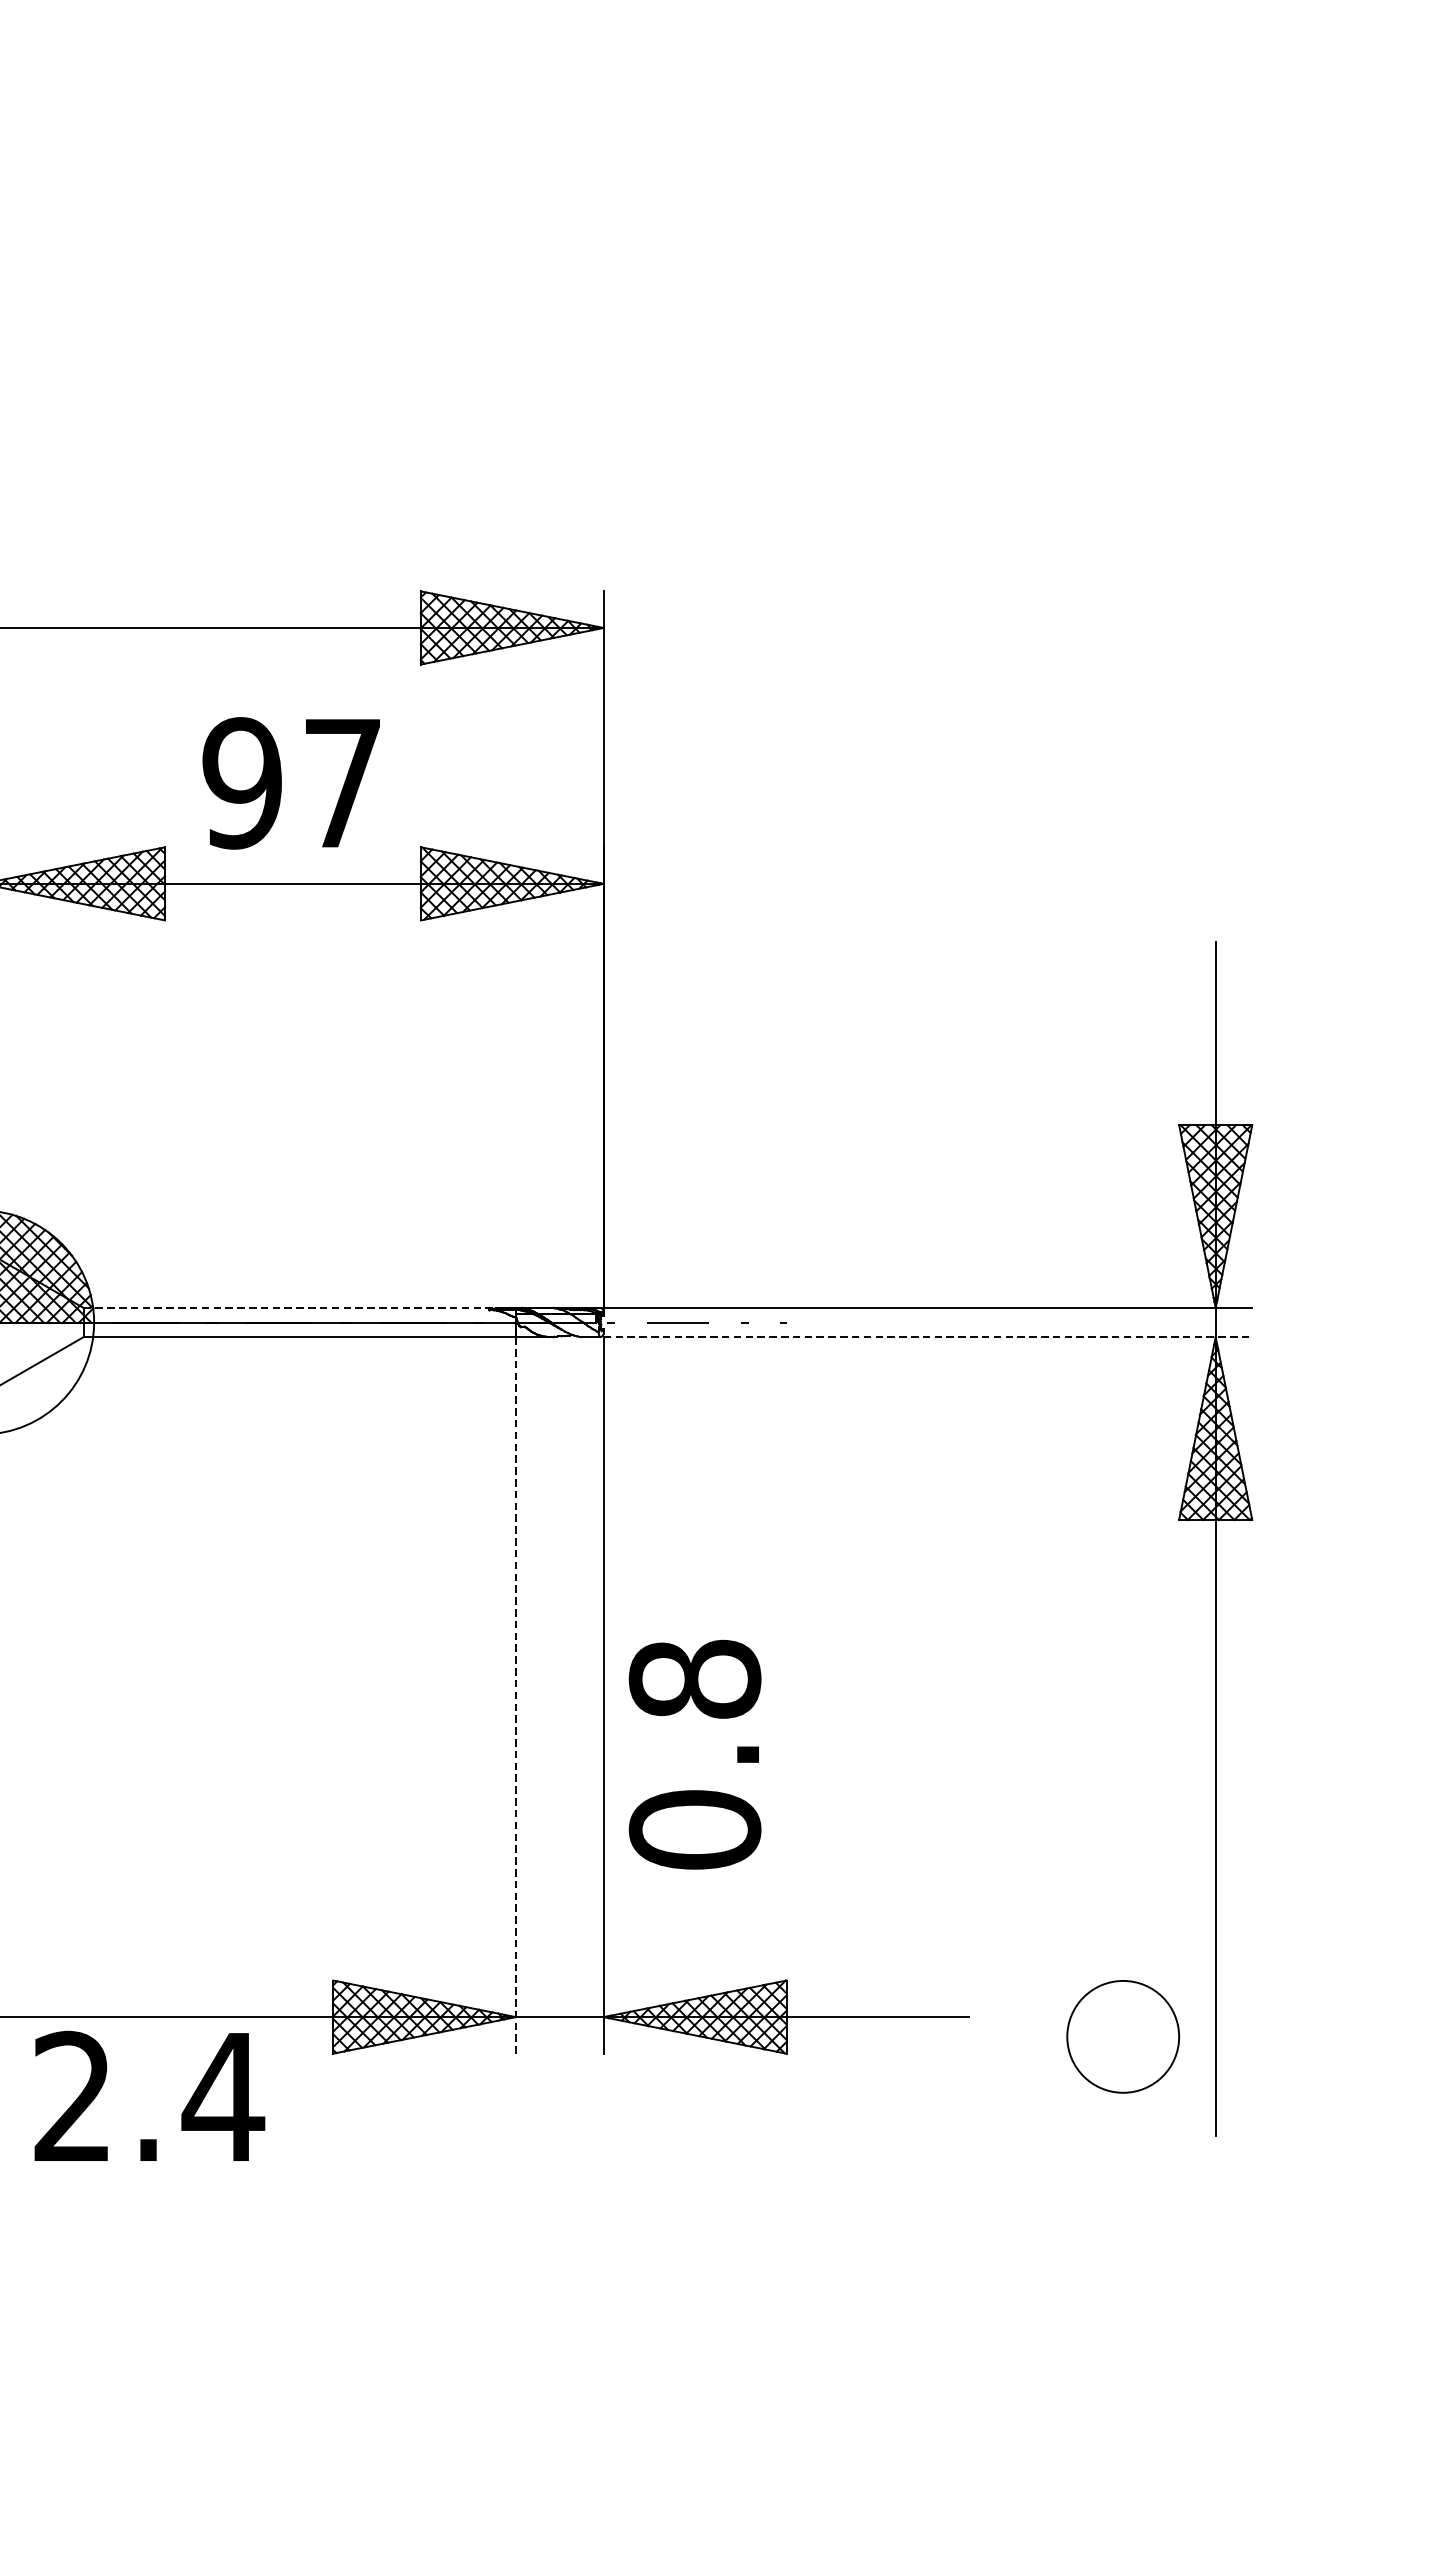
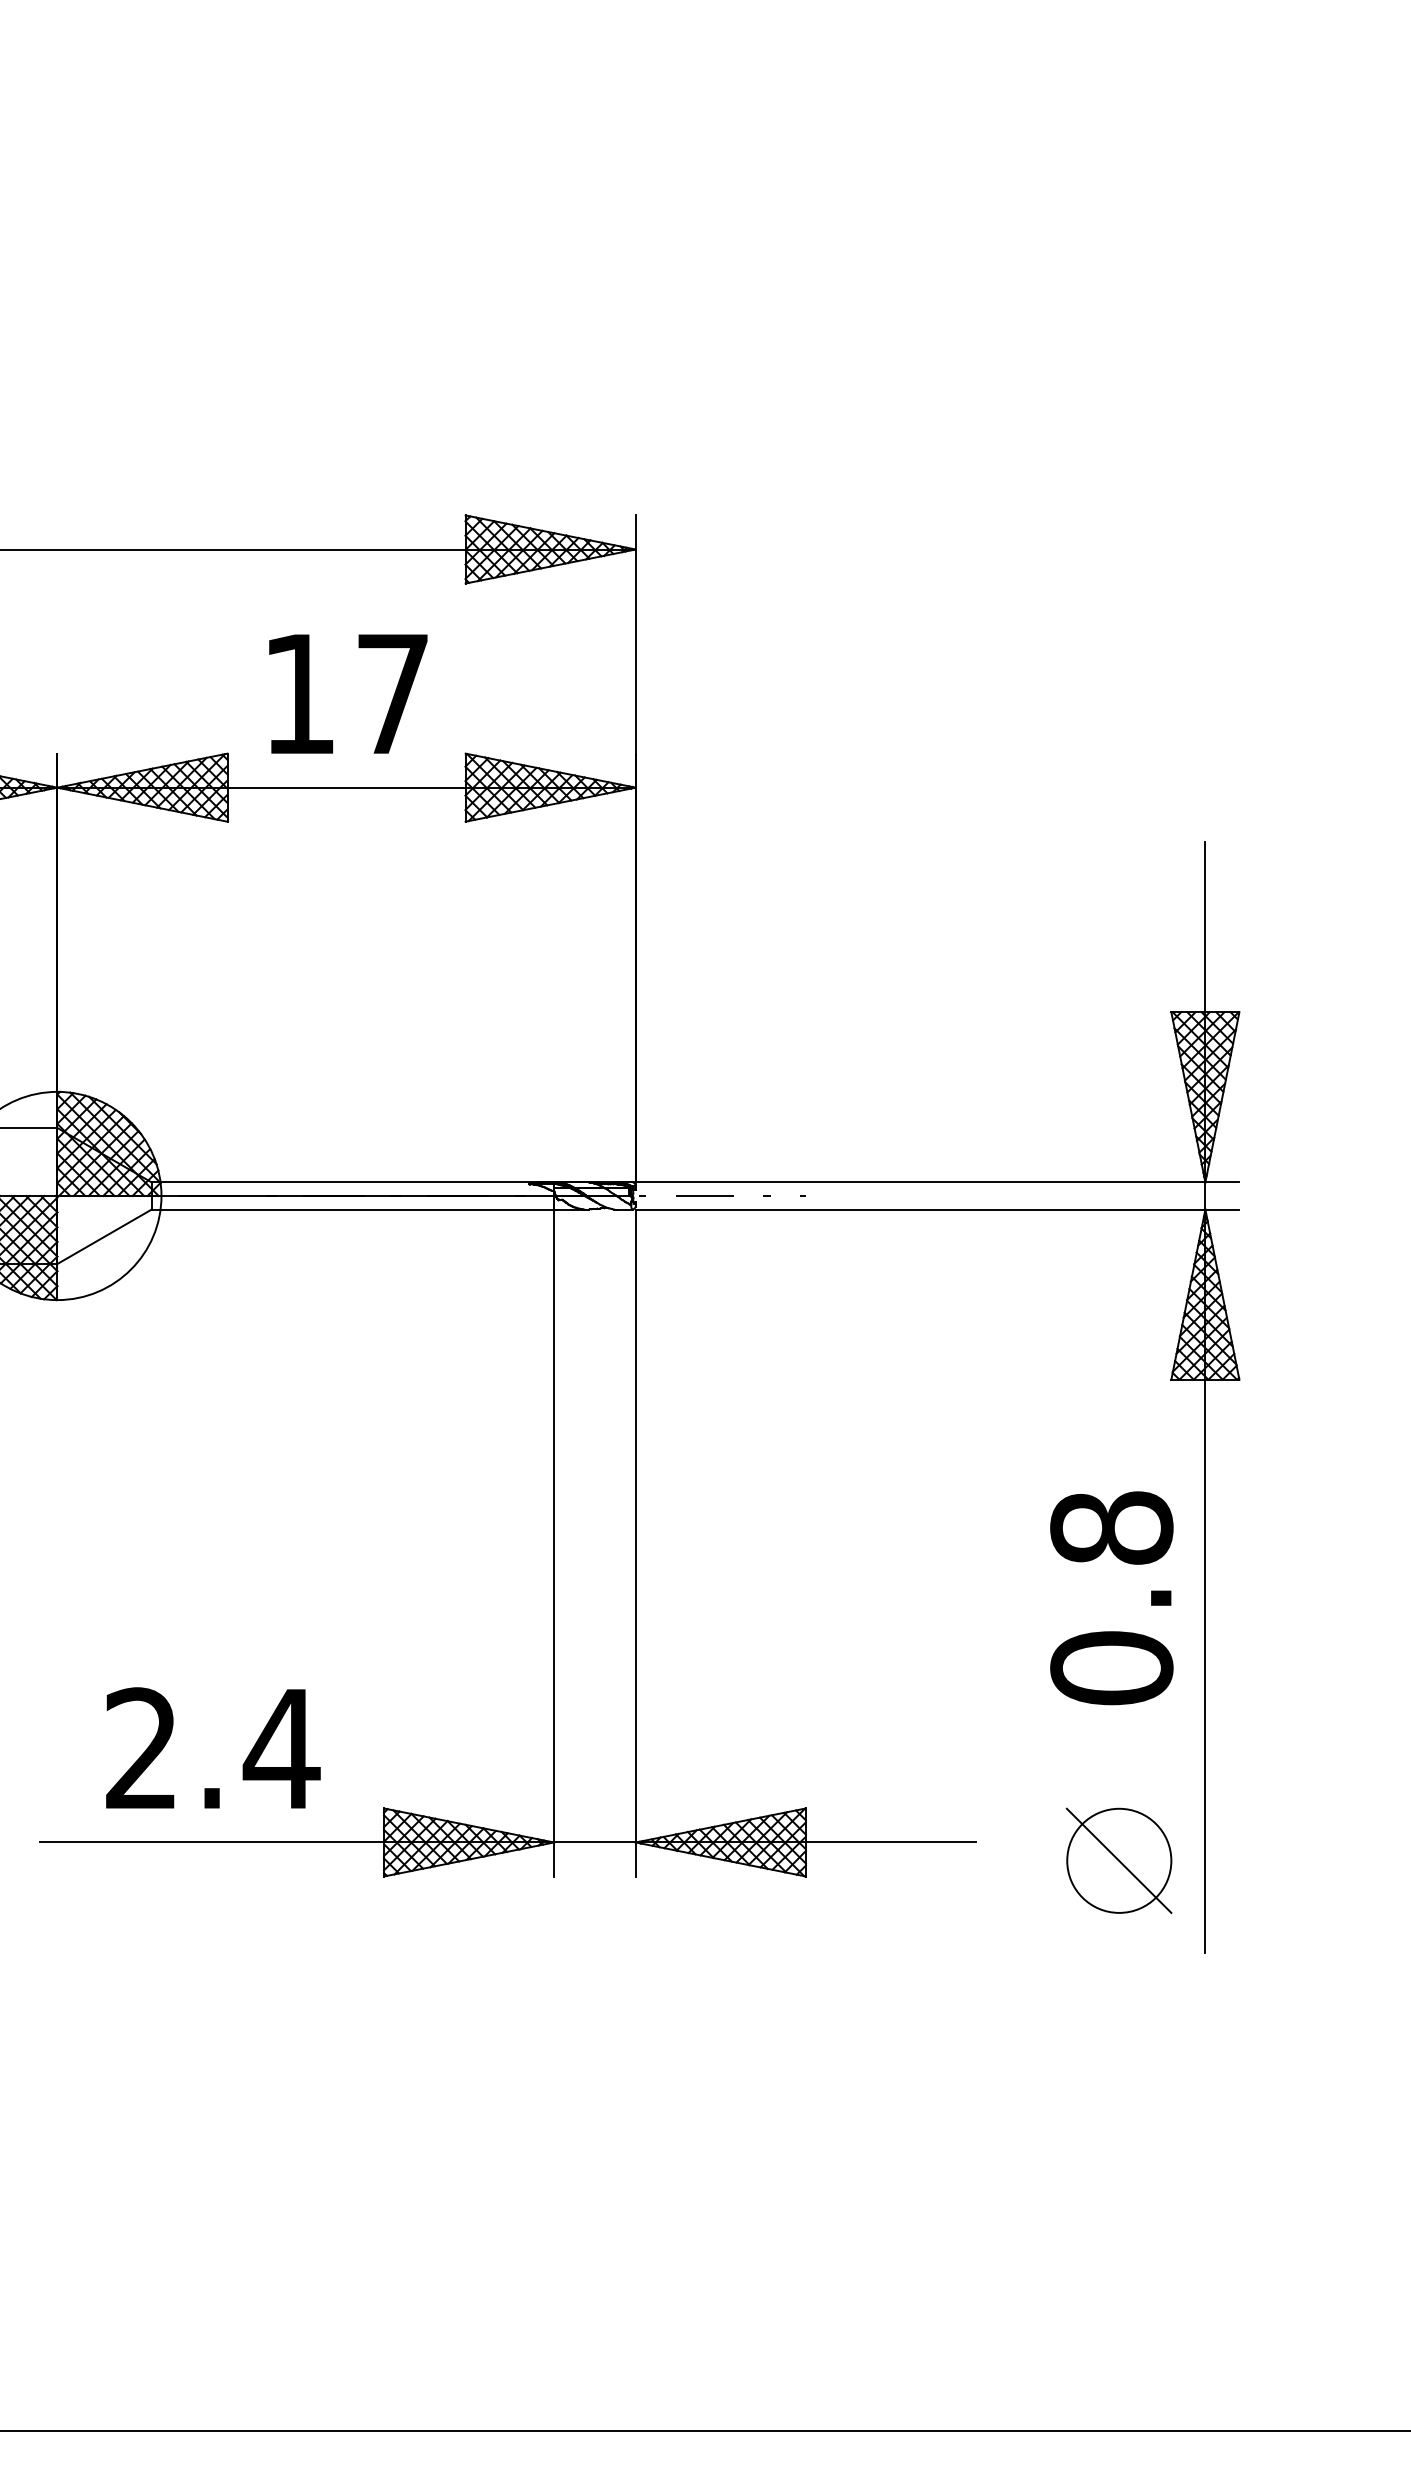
text: (242, 782) -> (299, 693), 97 -> 17
line: (300, 1308) -> (353, 1182), dashed -> solid
line: (927, 1337) -> (937, 1209), dashed -> solid
line: (516, 1695) -> (554, 1543), dashed -> solid
text: (694, 1755) -> (1111, 1598), moved
line: (1122, 2036) -> (1118, 1860), added
text: (150, 2095) -> (213, 1747), moved

